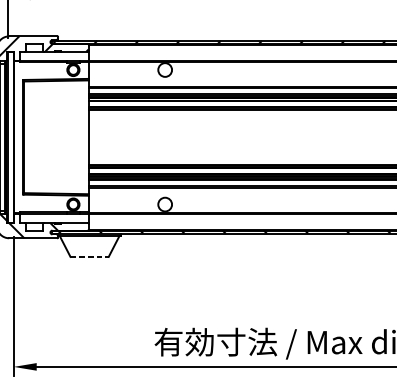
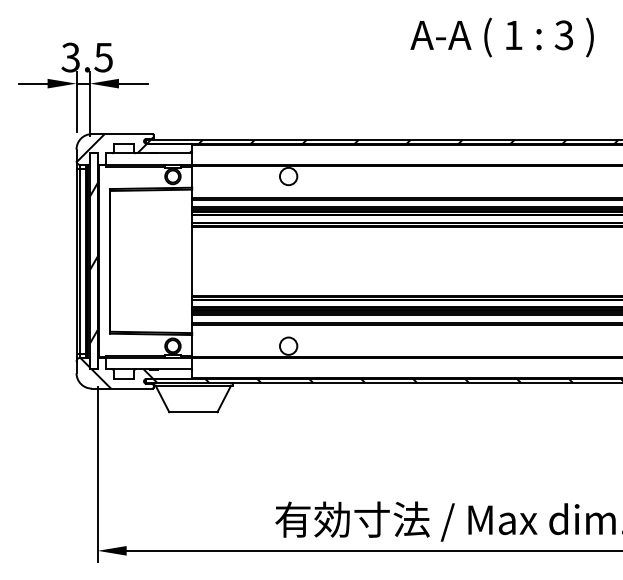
hatch: (10, 139) -> (93, 263), added
line: (89, 257) -> (193, 412), dashed -> solid

